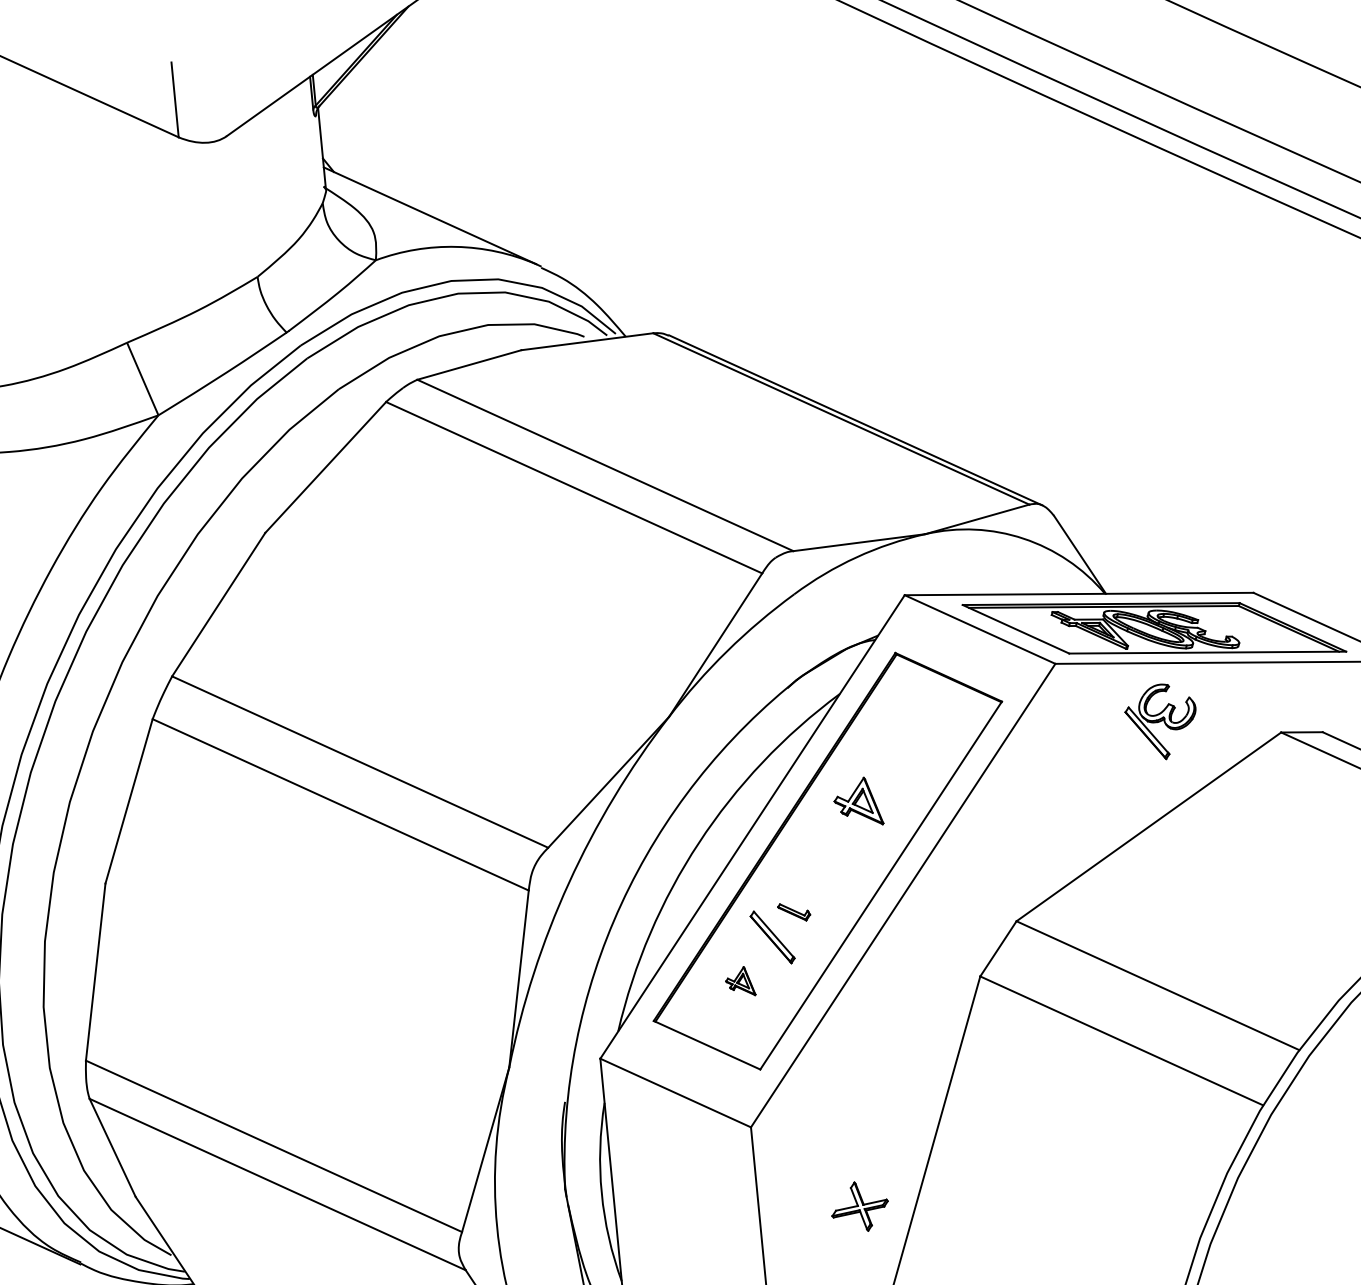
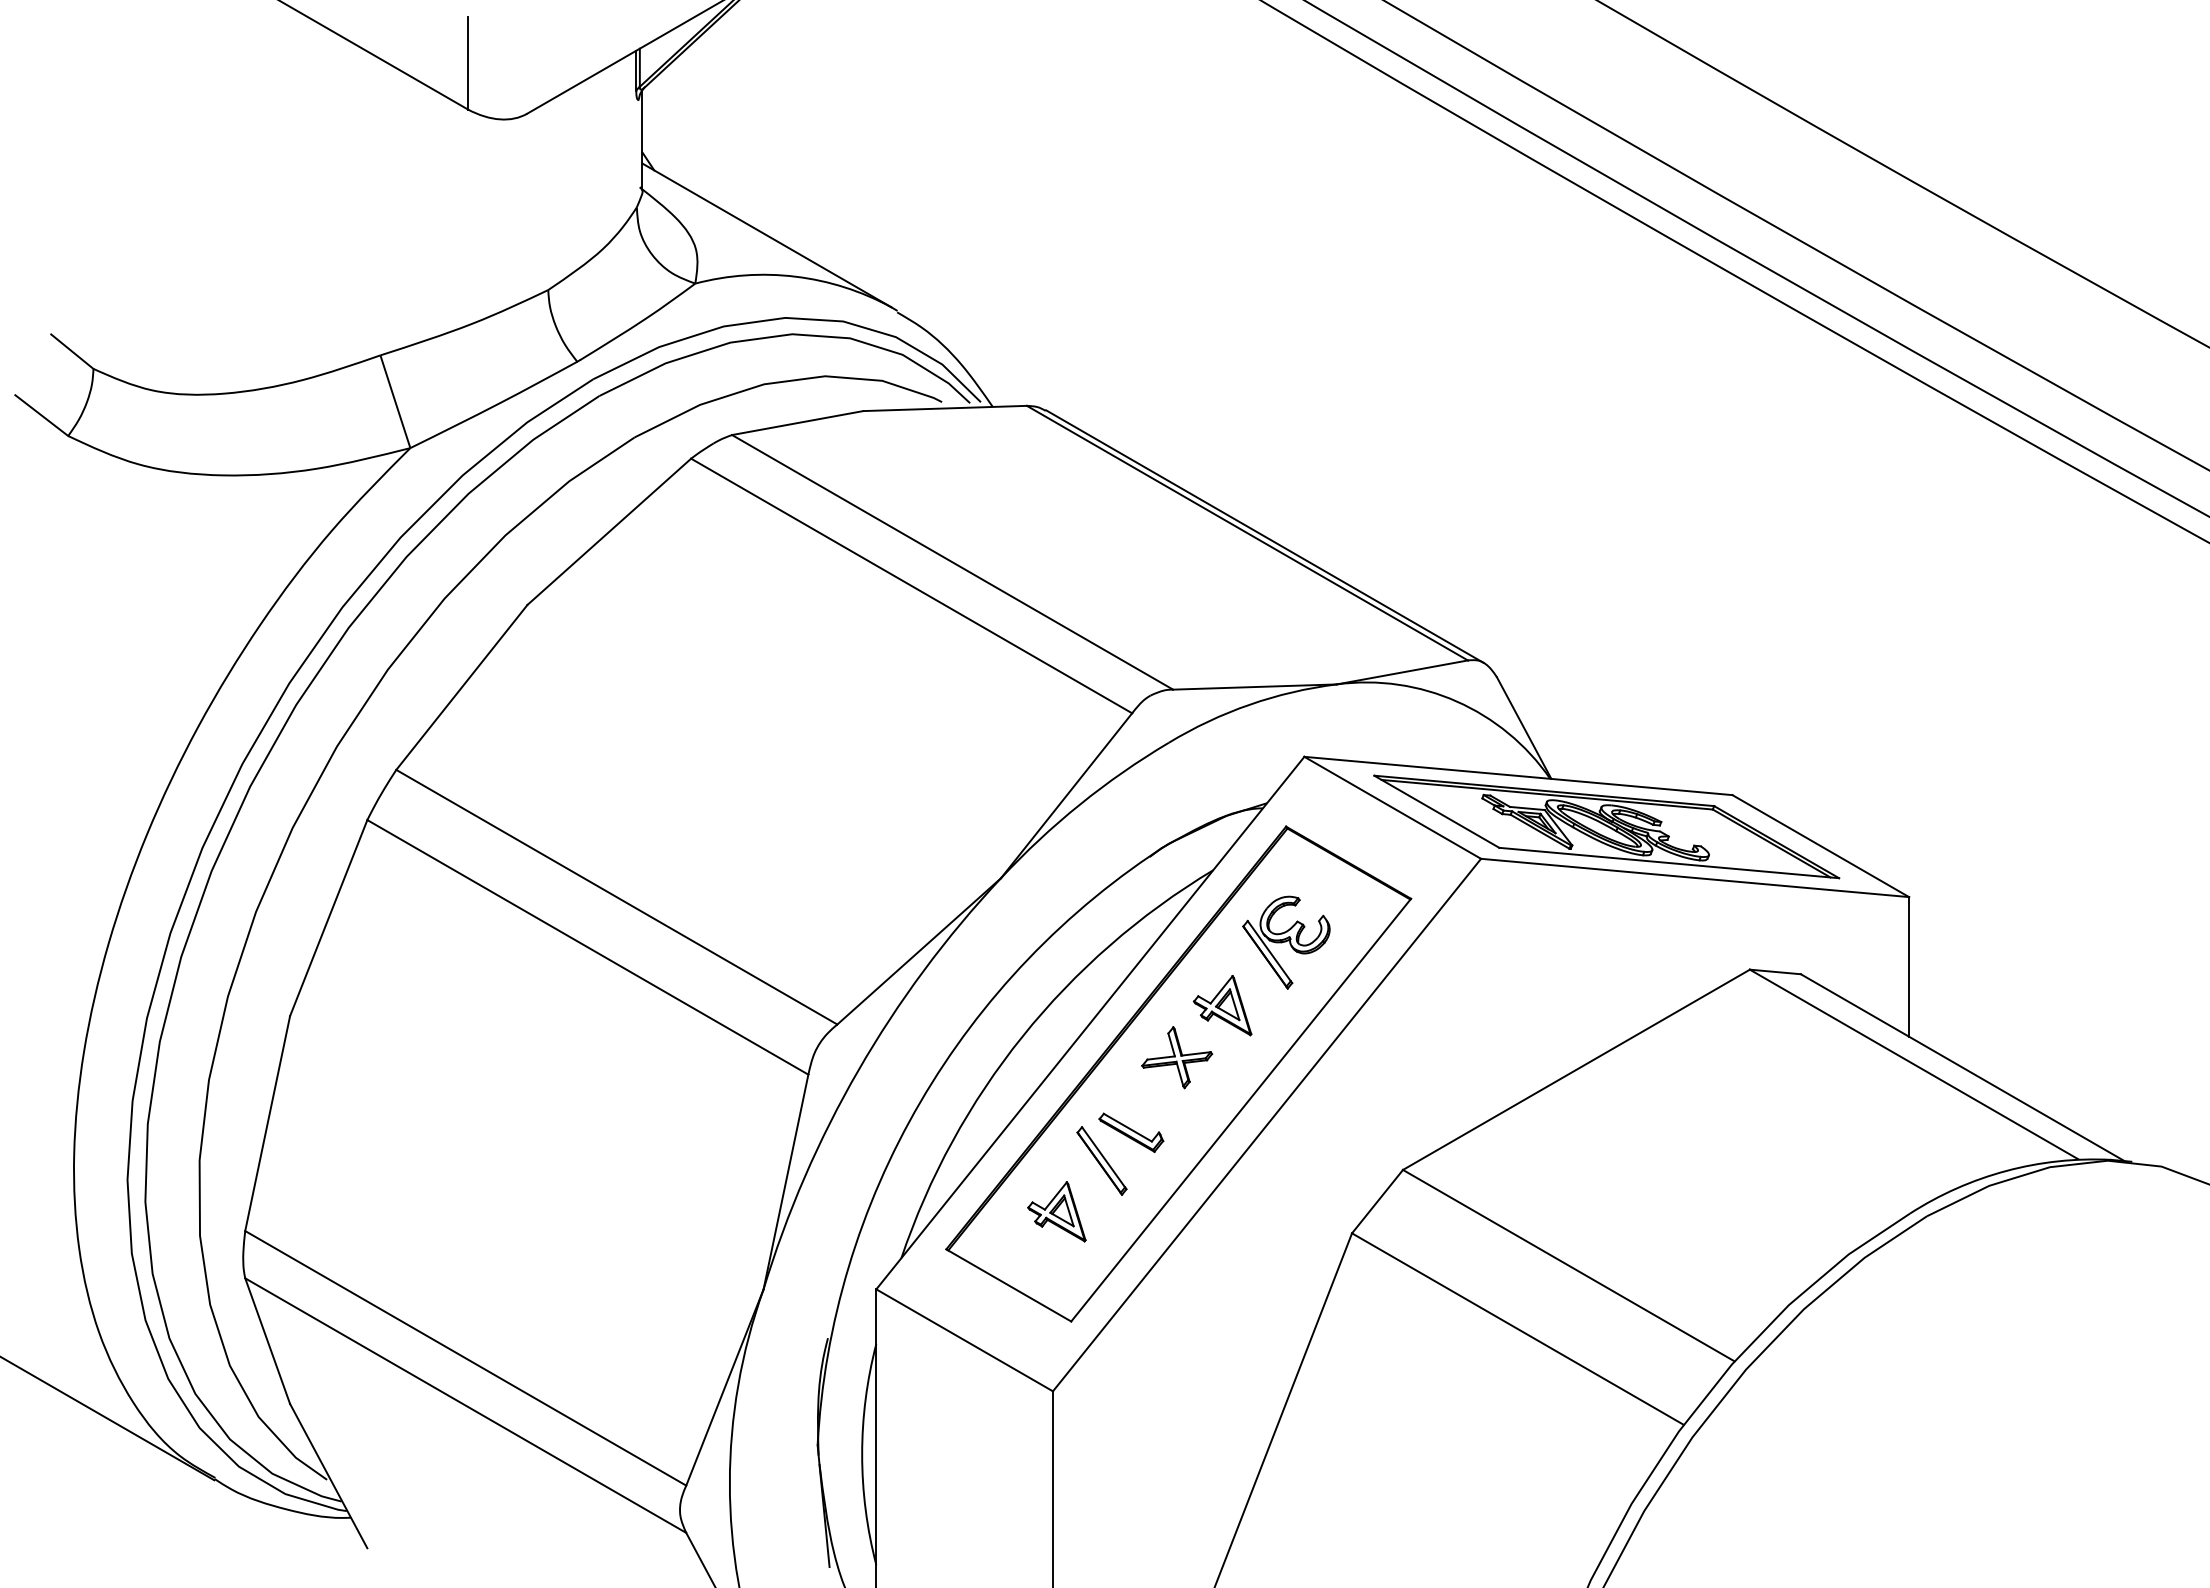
part: (1161, 721) -> (1286, 942), moved
part: (794, 912) -> (1131, 1132), size x1.67
part: (739, 981) -> (1056, 1211), size x1.67
part: (860, 1206) -> (1177, 1057), moved

